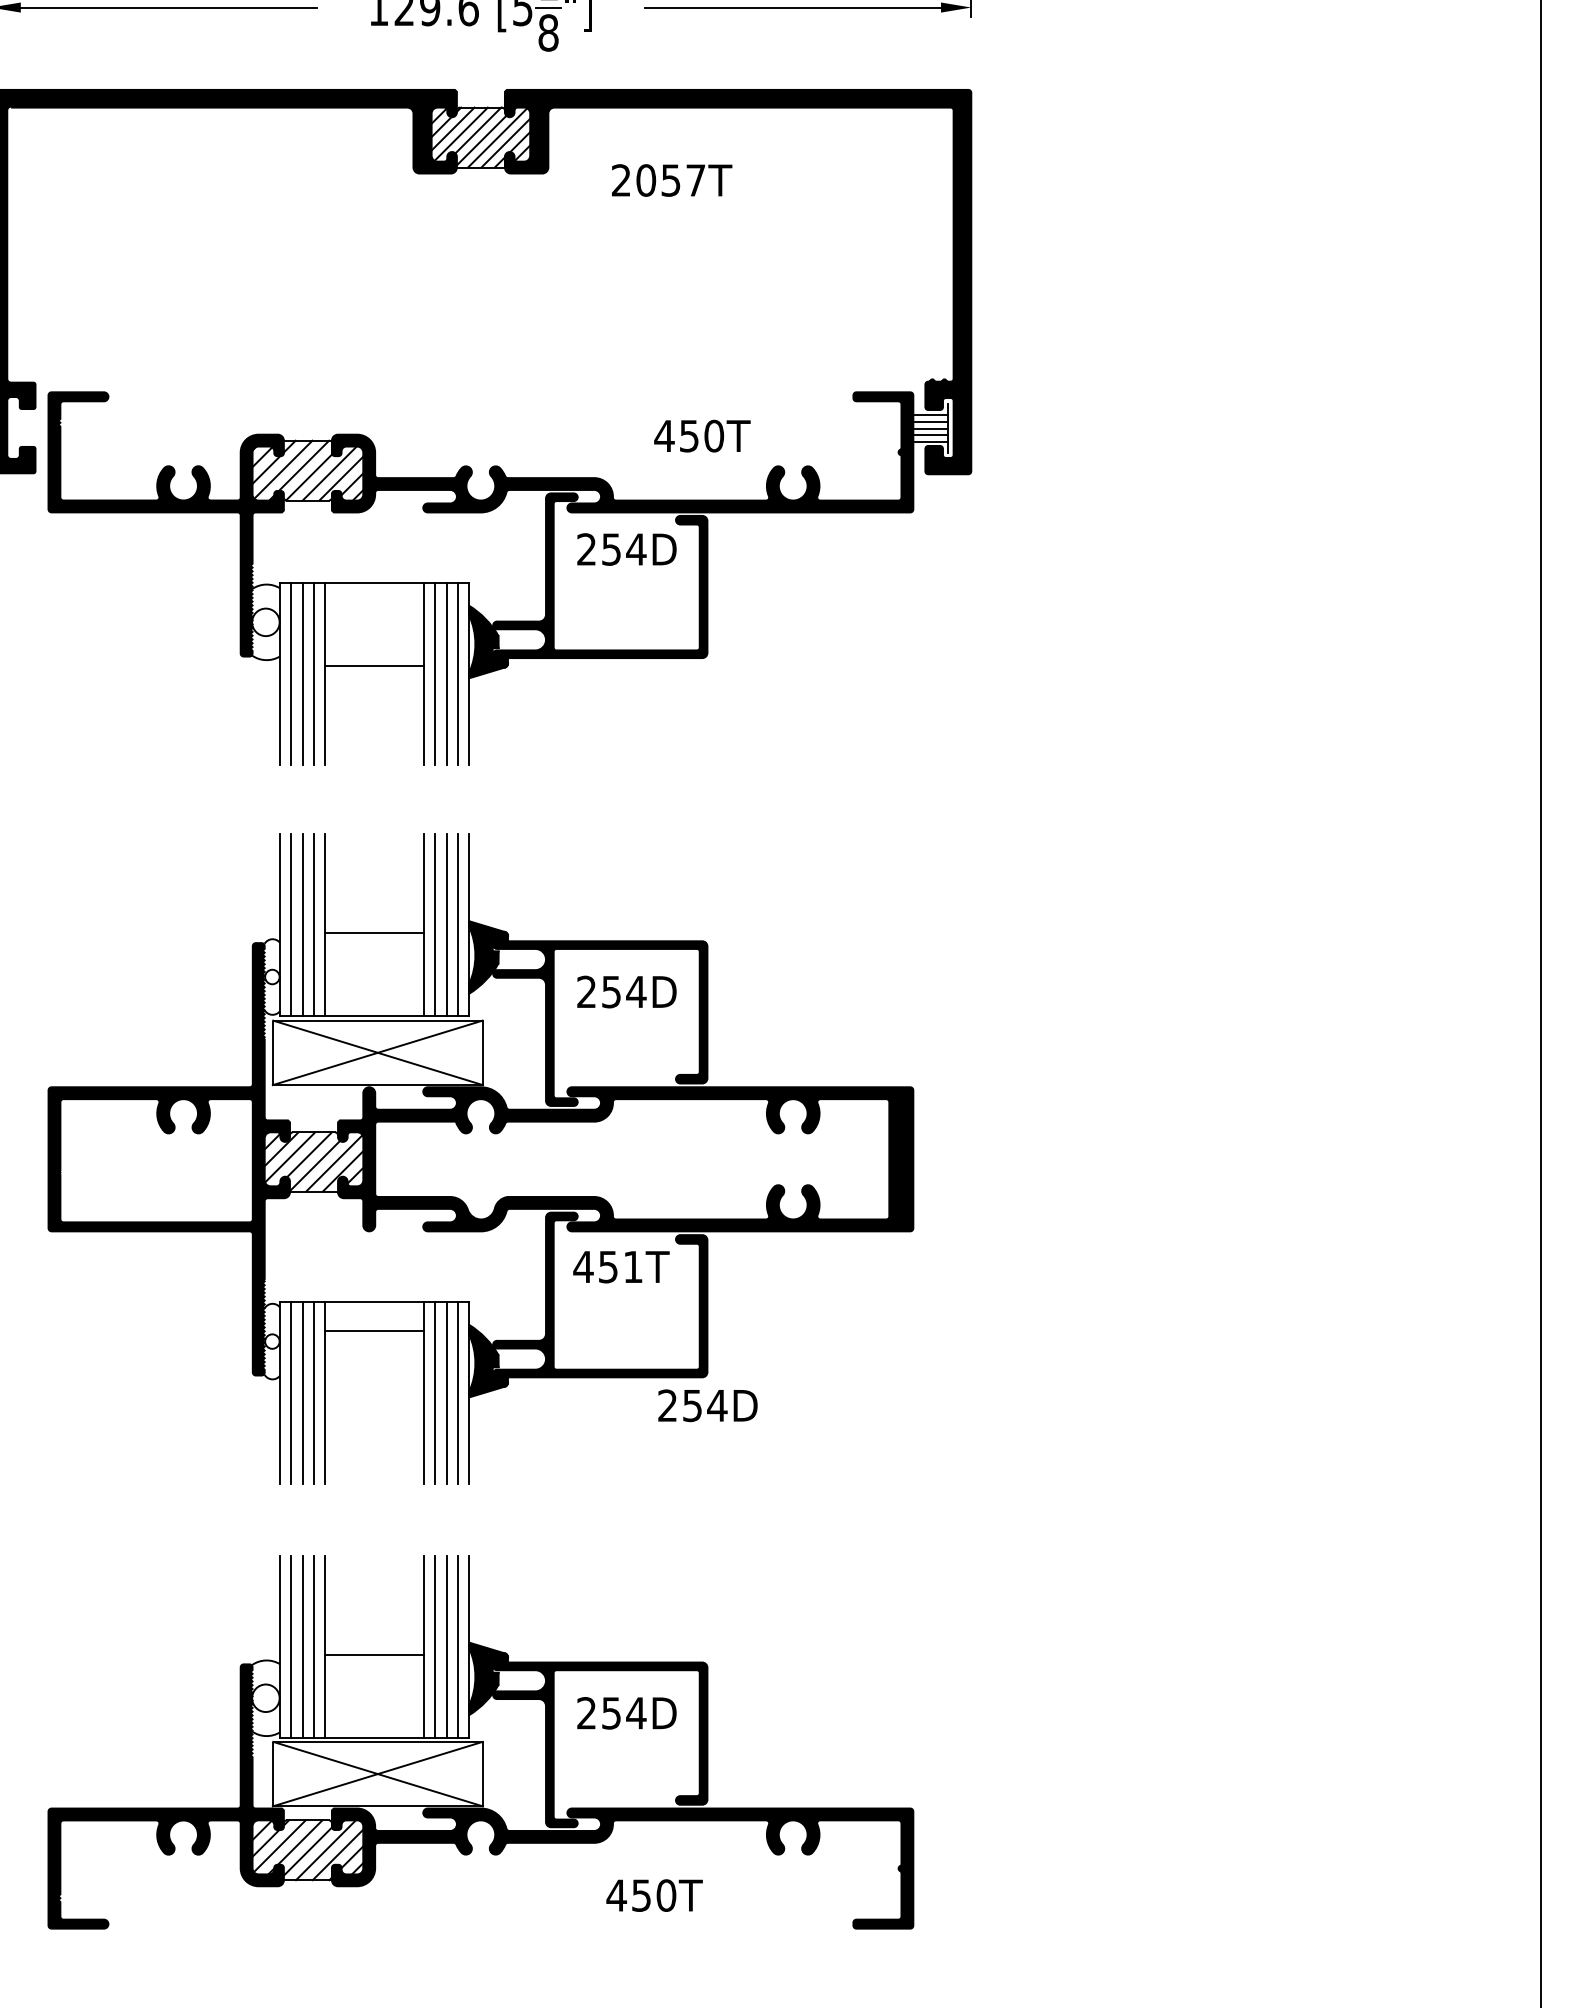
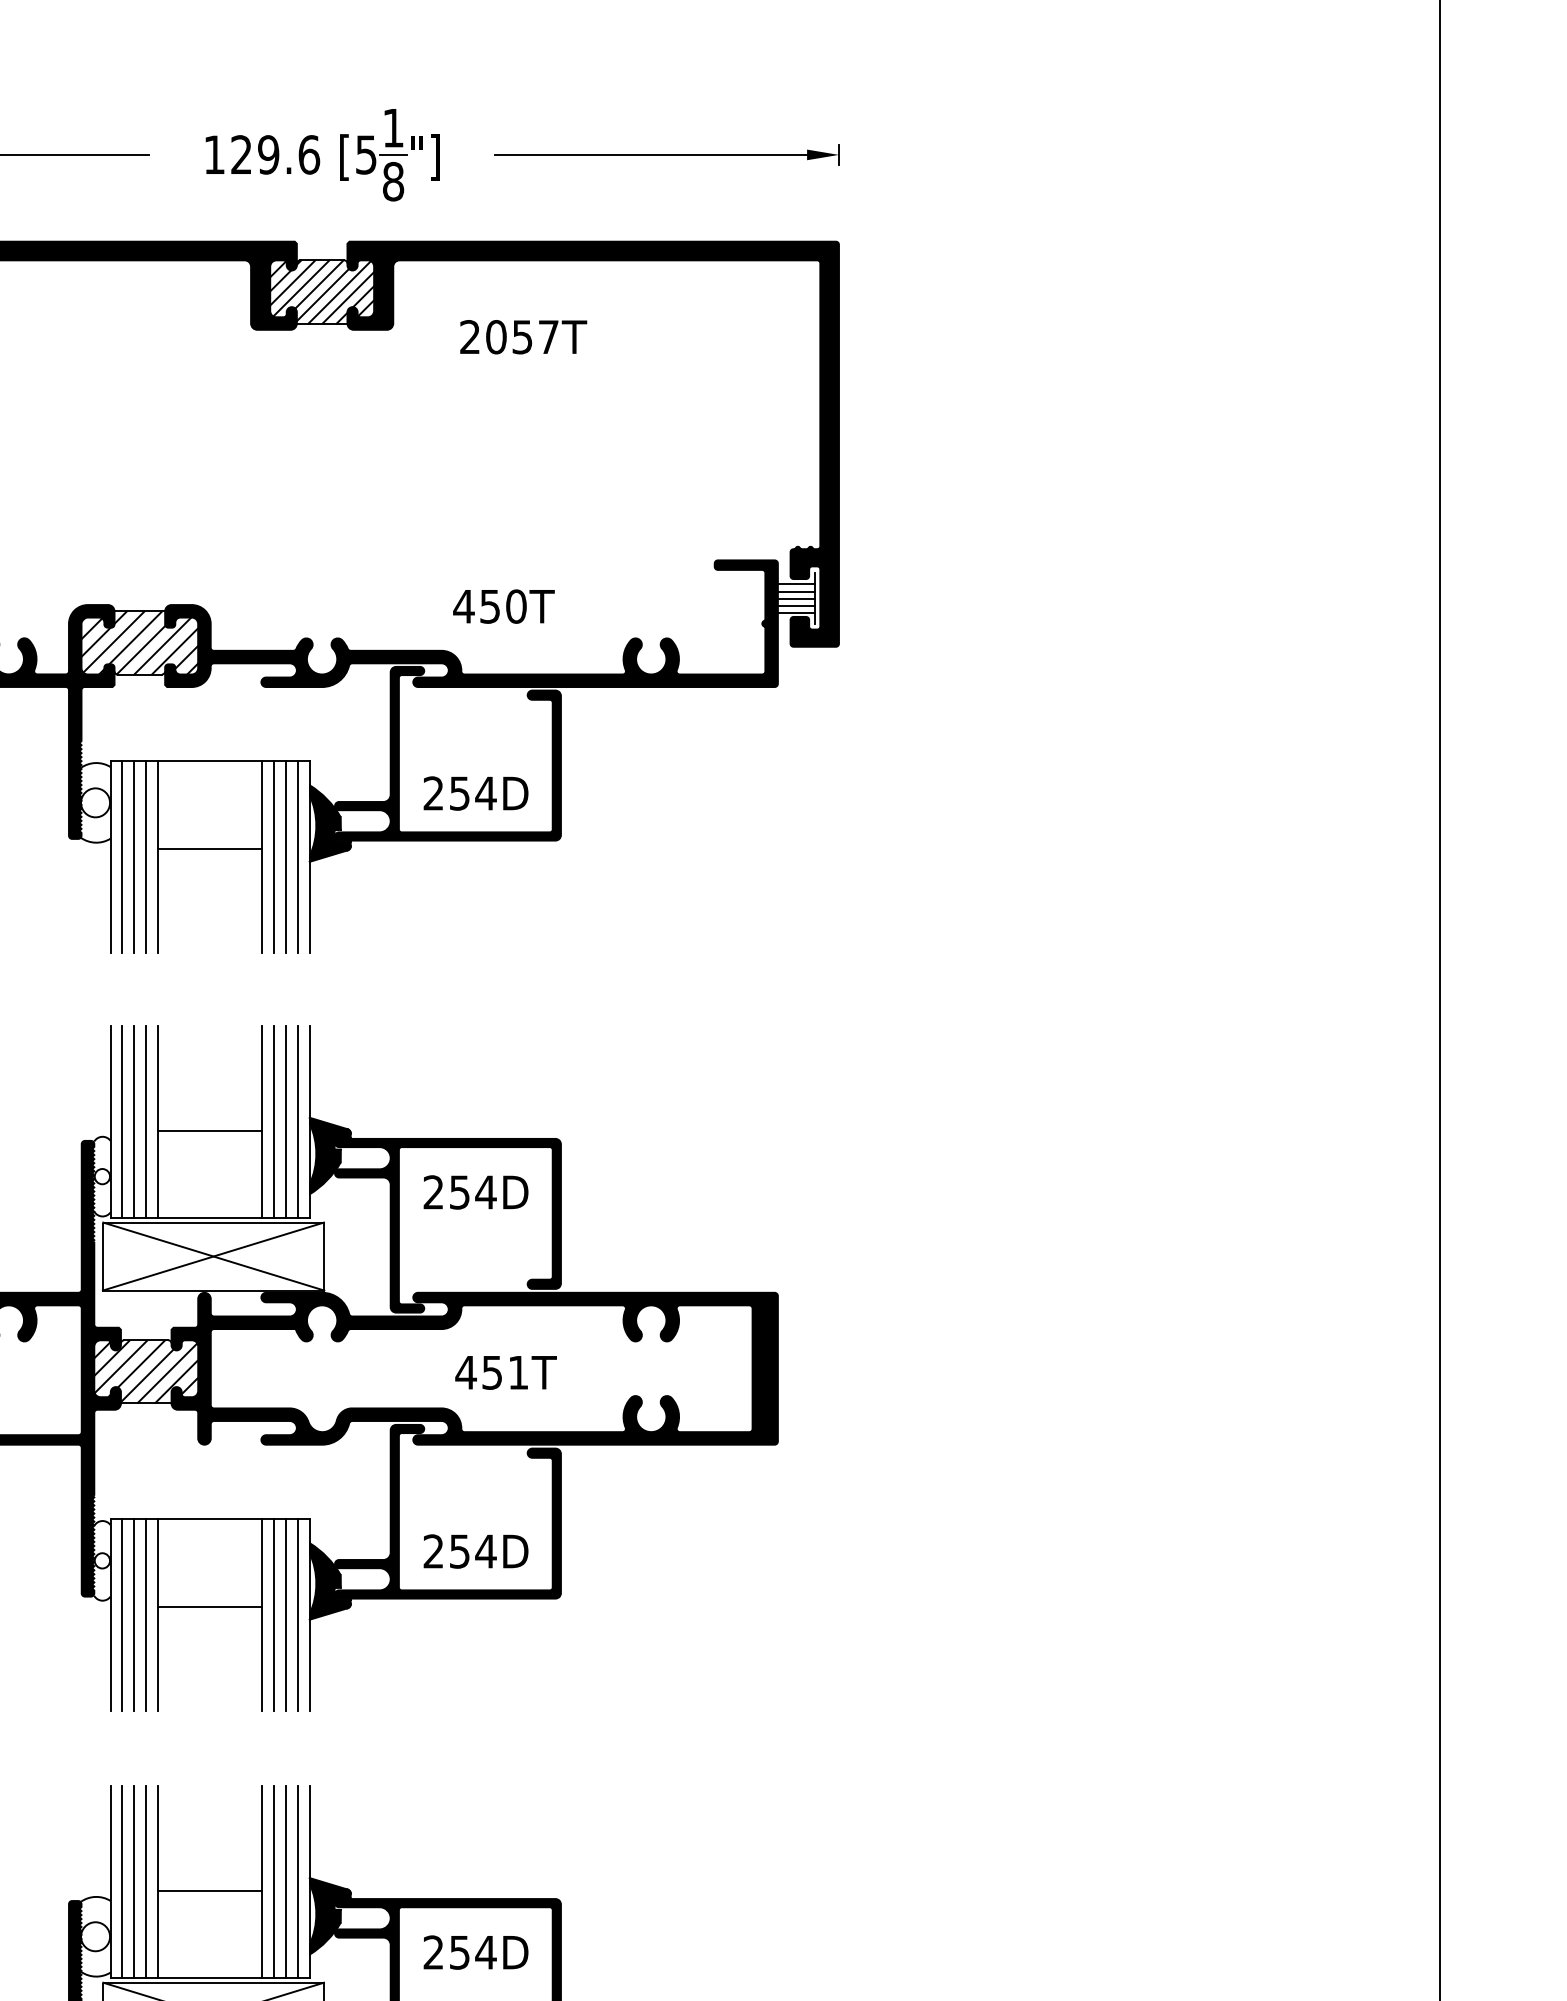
text: (702, 435) -> (504, 605), moved
text: (626, 549) -> (475, 793), moved
text: (621, 1267) -> (506, 1373), moved
line: (374, 1331) -> (210, 1607), moved
text: (707, 1405) -> (475, 1551), moved

